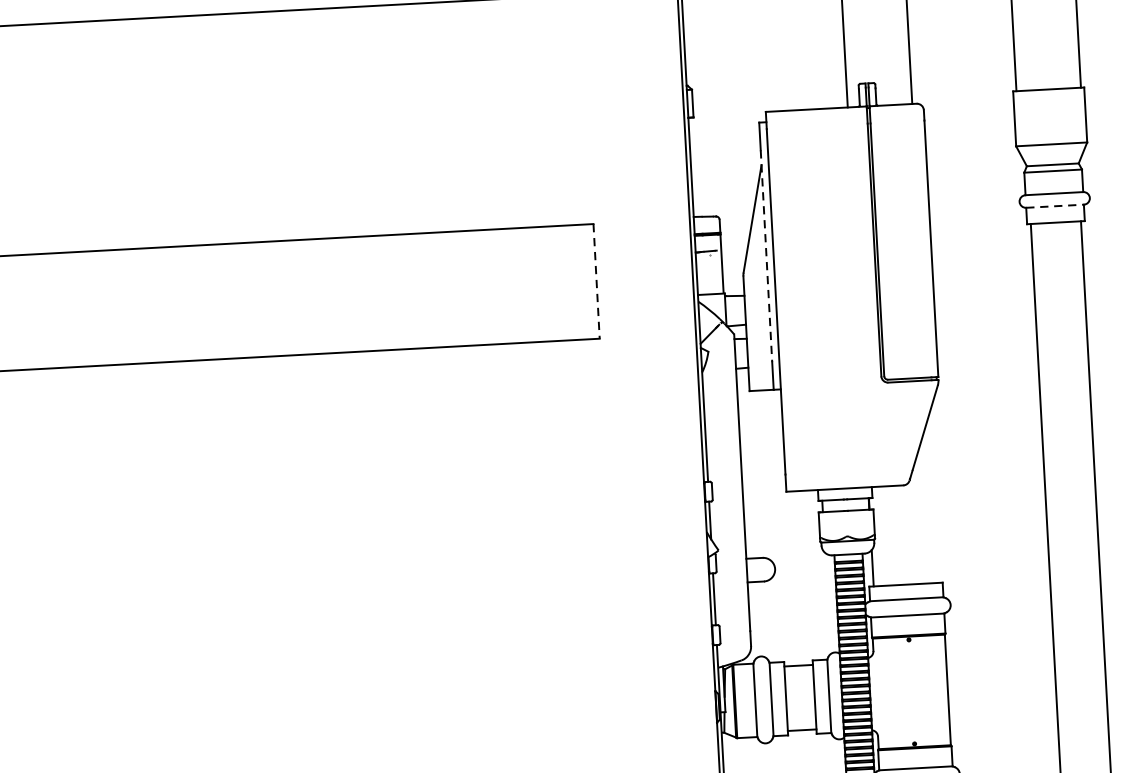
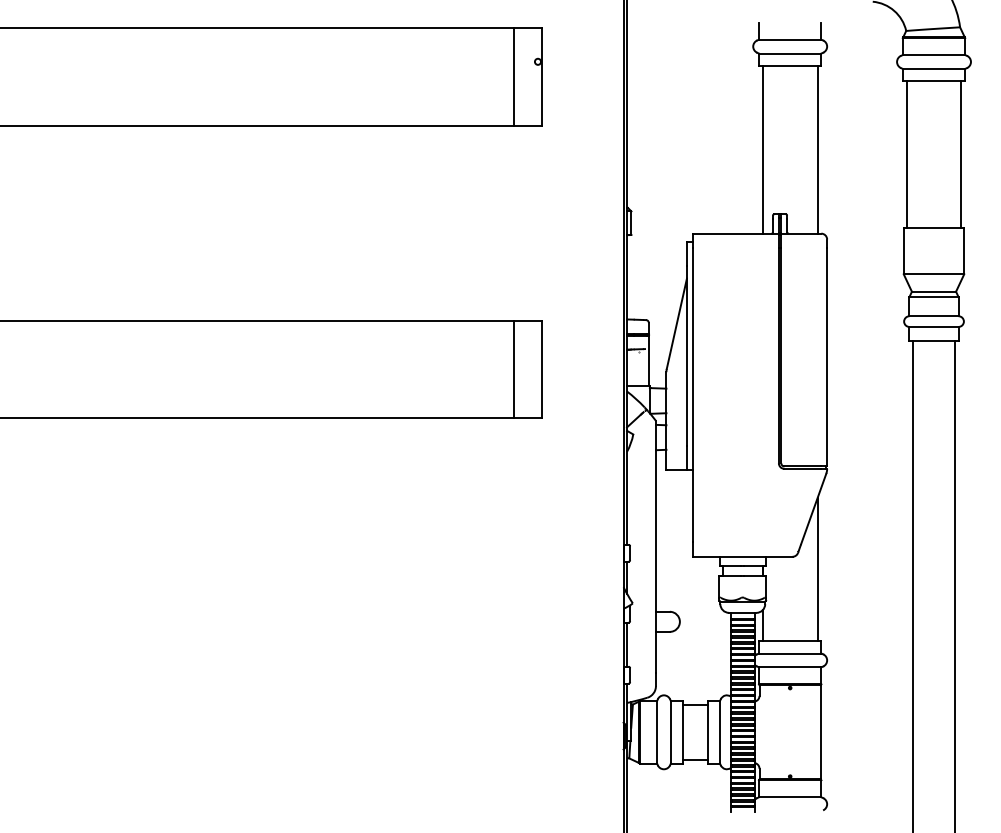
line: (1055, 205) -> (934, 326), dashed -> solid
line: (765, 256) -> (686, 356), dashed -> solid
line: (596, 281) -> (541, 369), dashed -> solid
line: (563, 283) -> (513, 369), added
line: (933, 498) -> (817, 569), added

